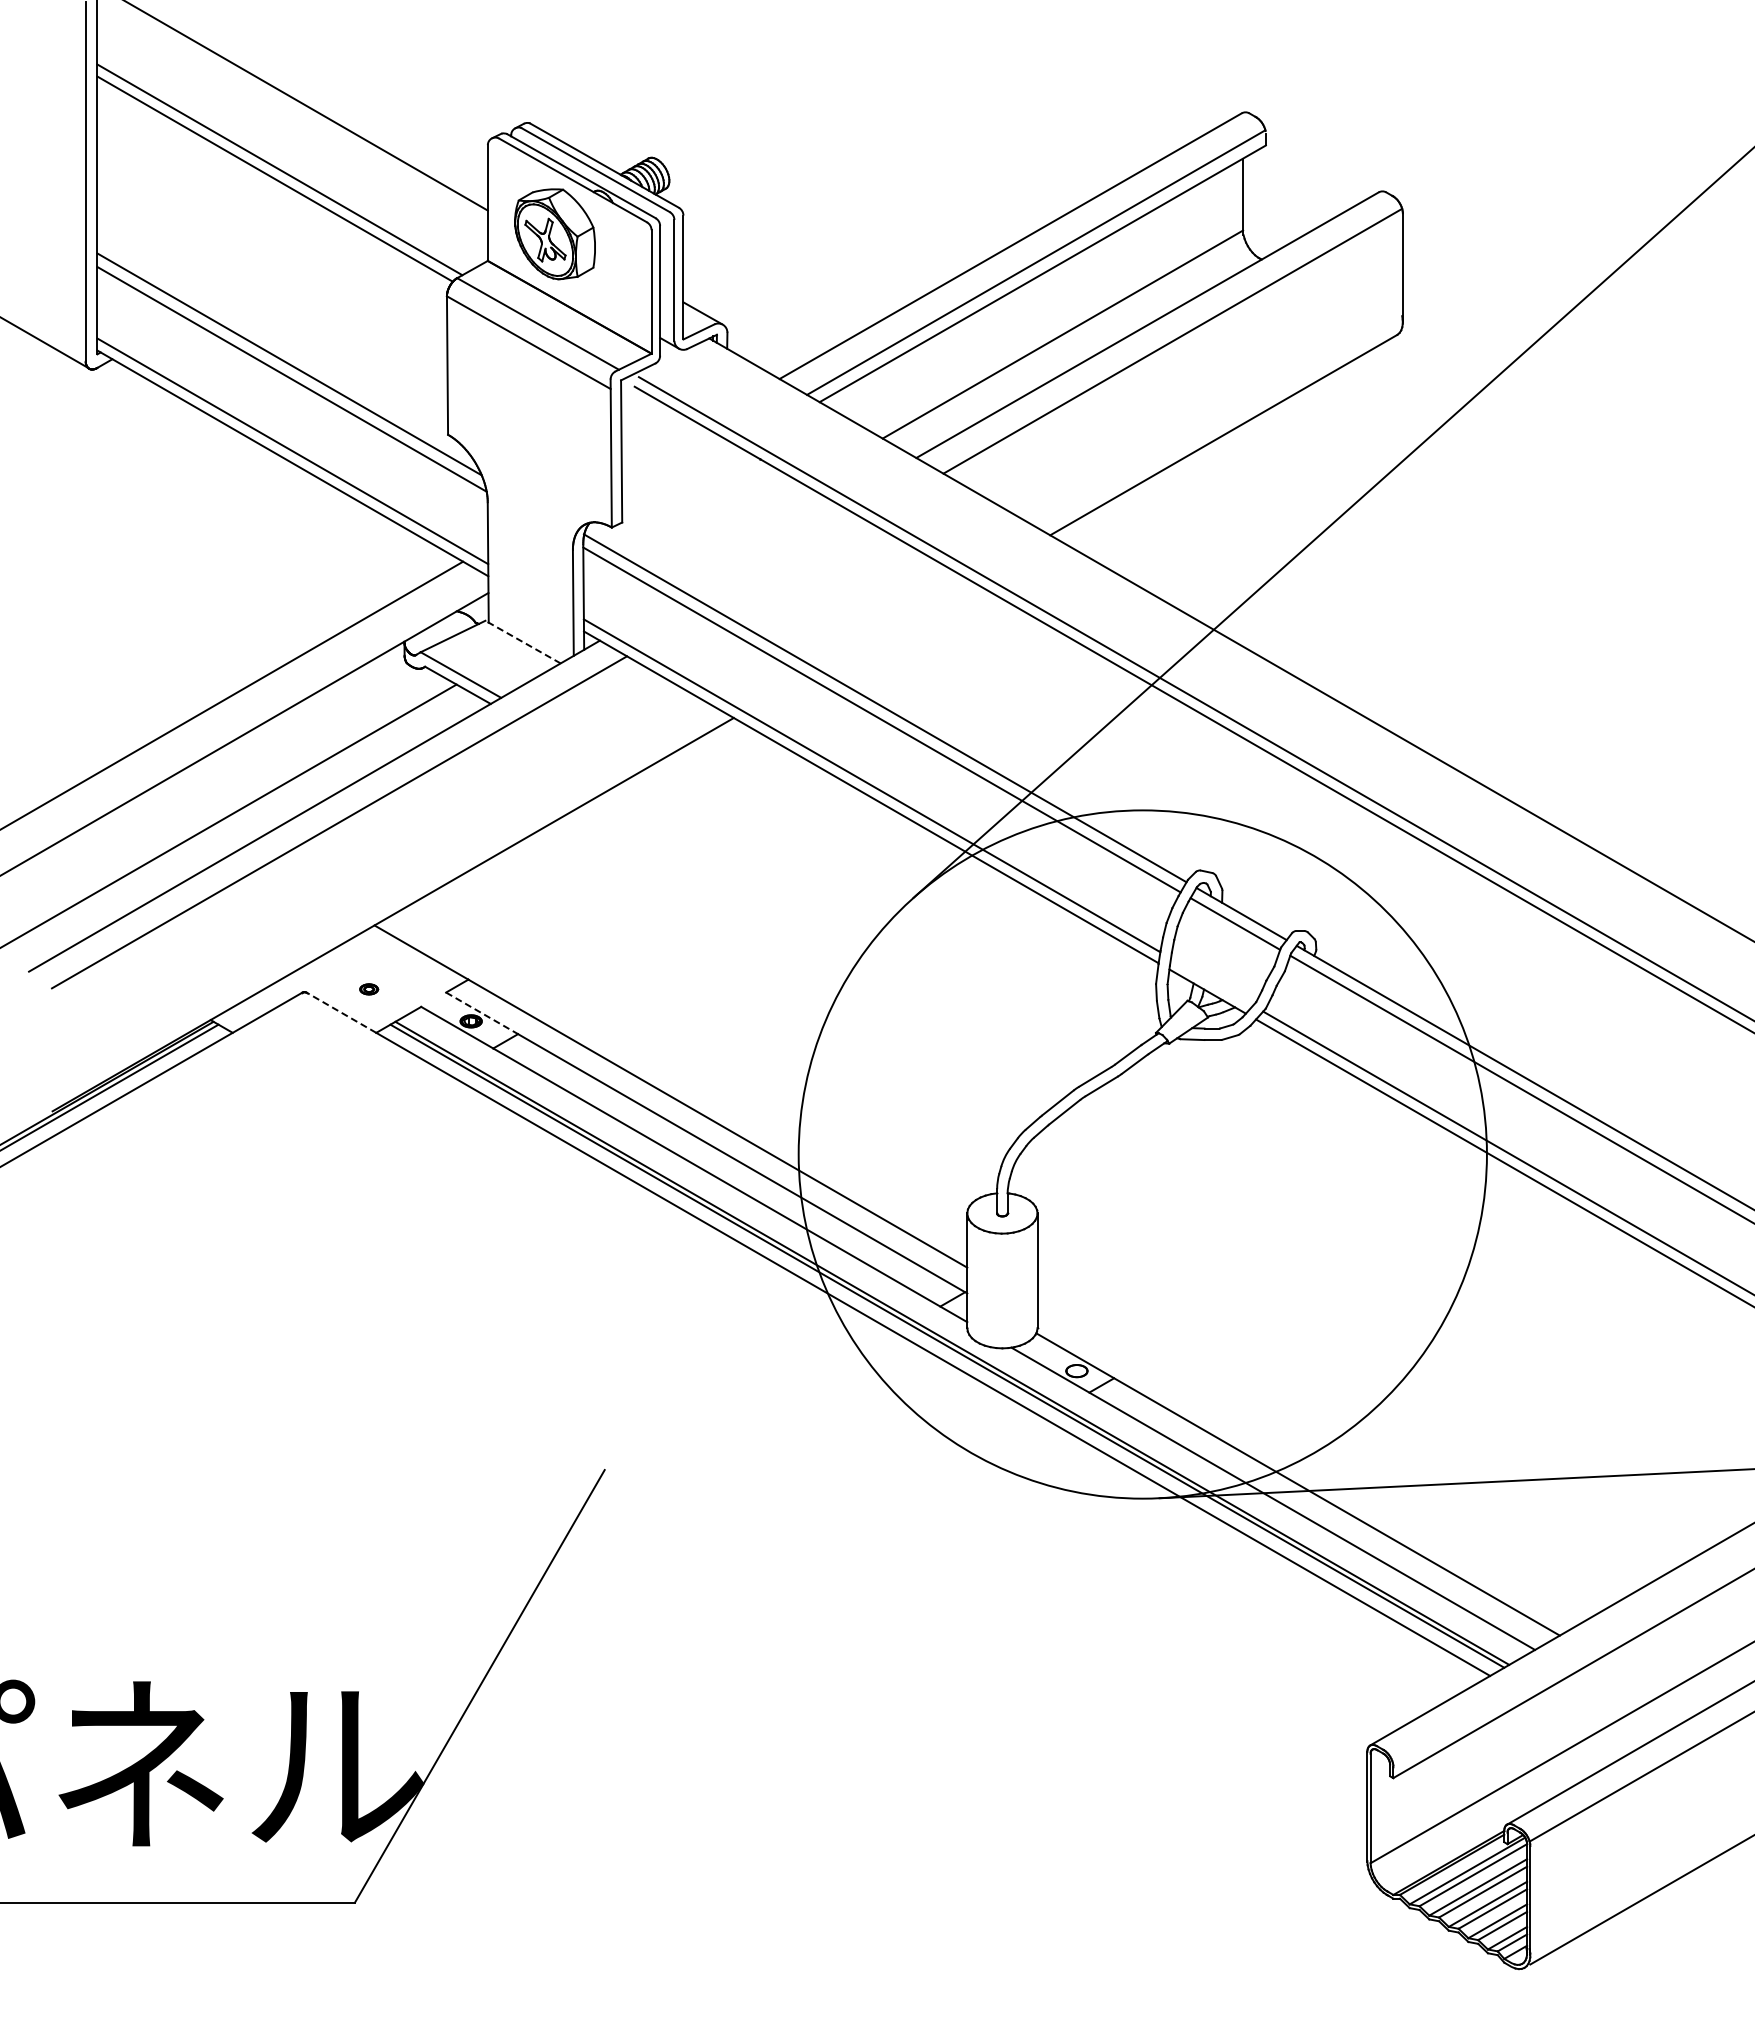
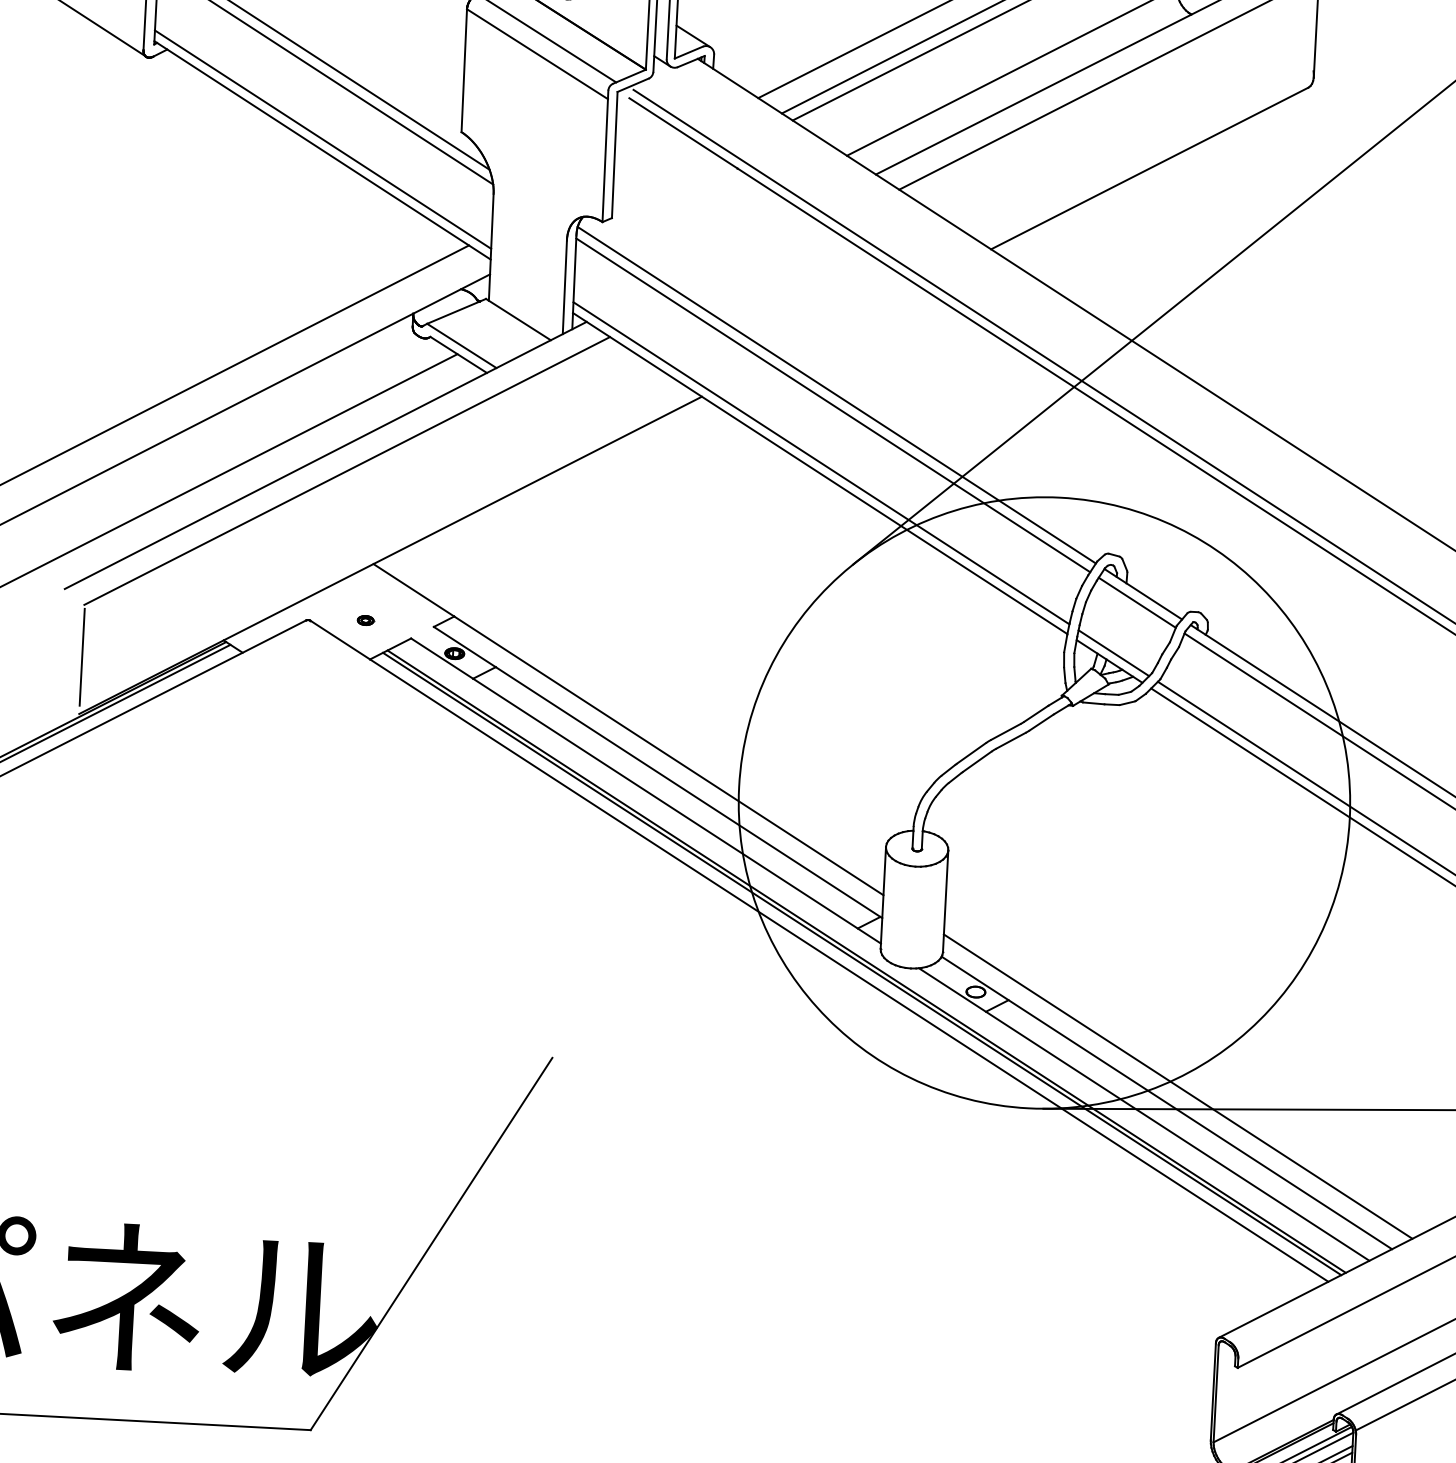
line: (522, 641) -> (517, 319), dashed -> solid
line: (1212, 981) -> (1114, 652), added
line: (341, 1012) -> (340, 639), dashed -> solid
line: (482, 1013) -> (465, 647), dashed -> solid
line: (52, 1046) -> (82, 656), added
line: (1309, 1465) -> (1177, 1086), added

